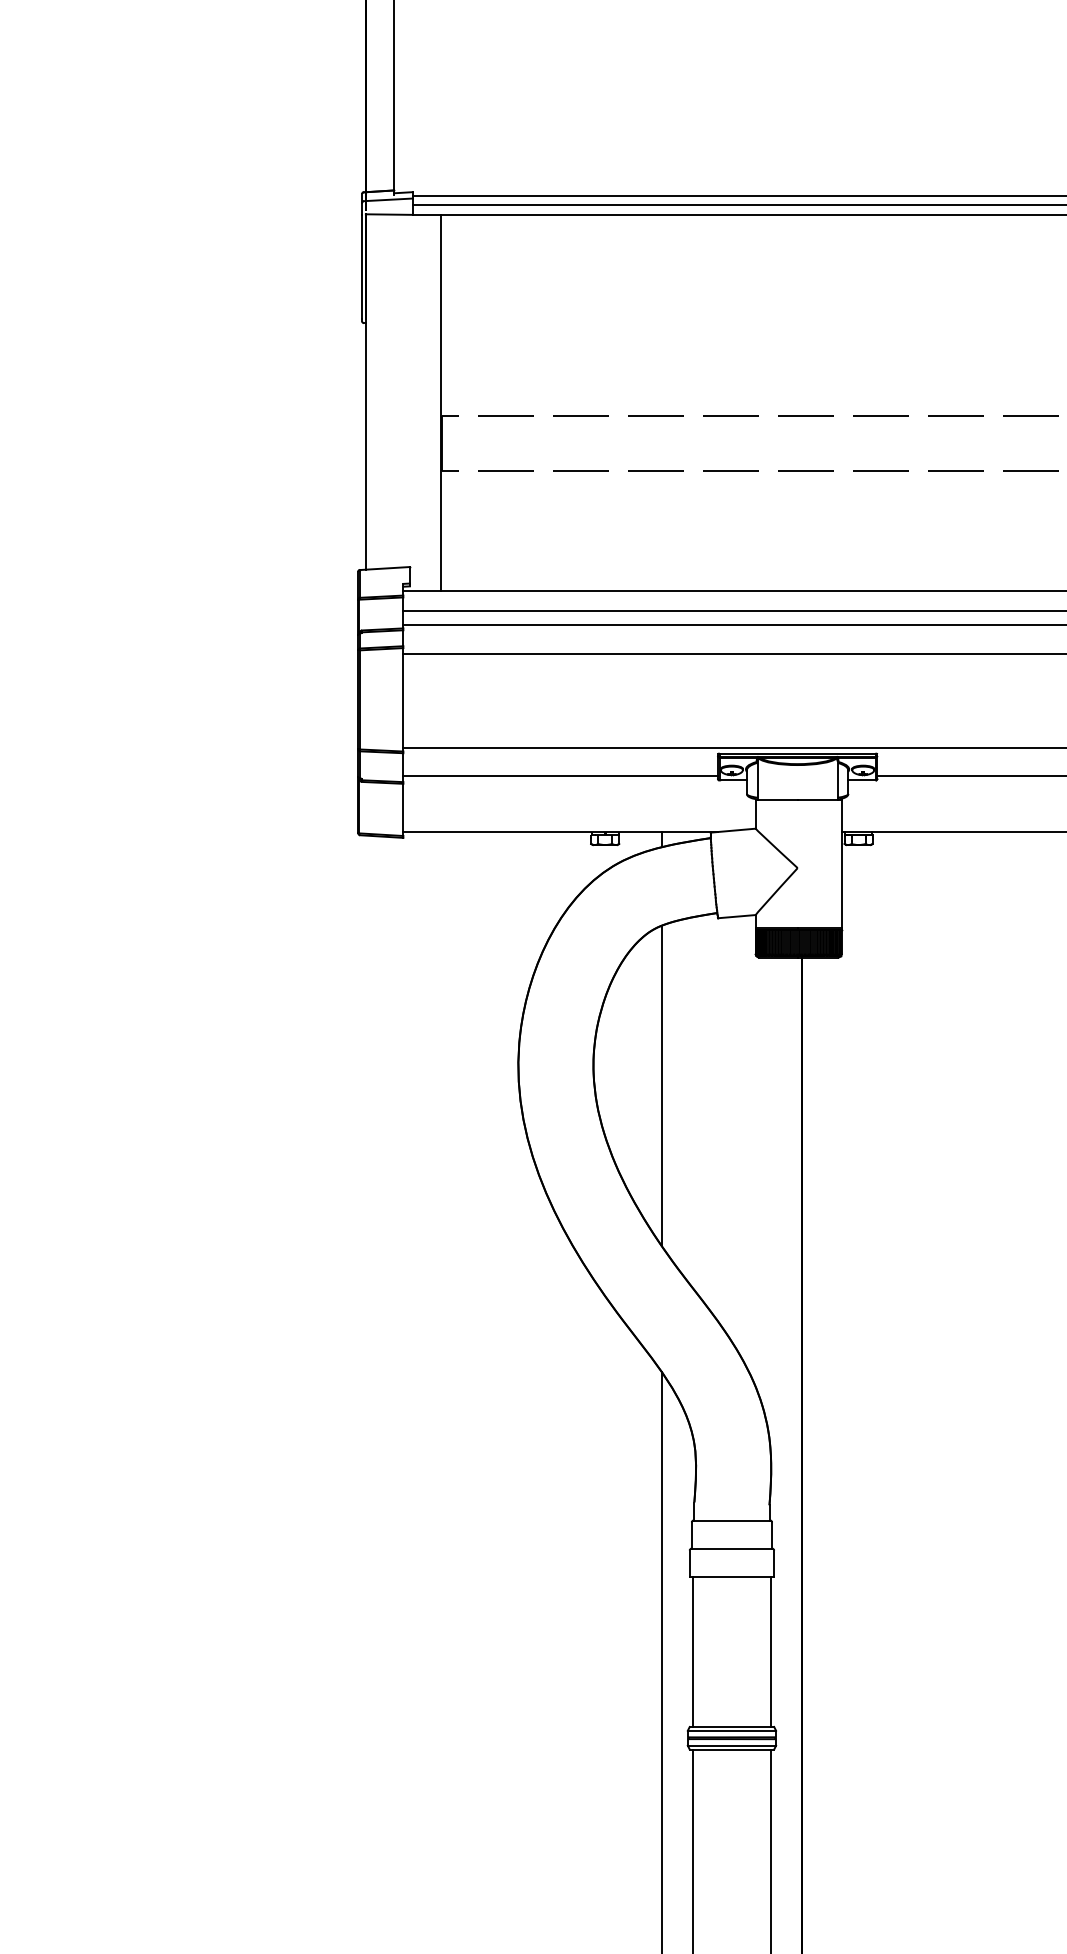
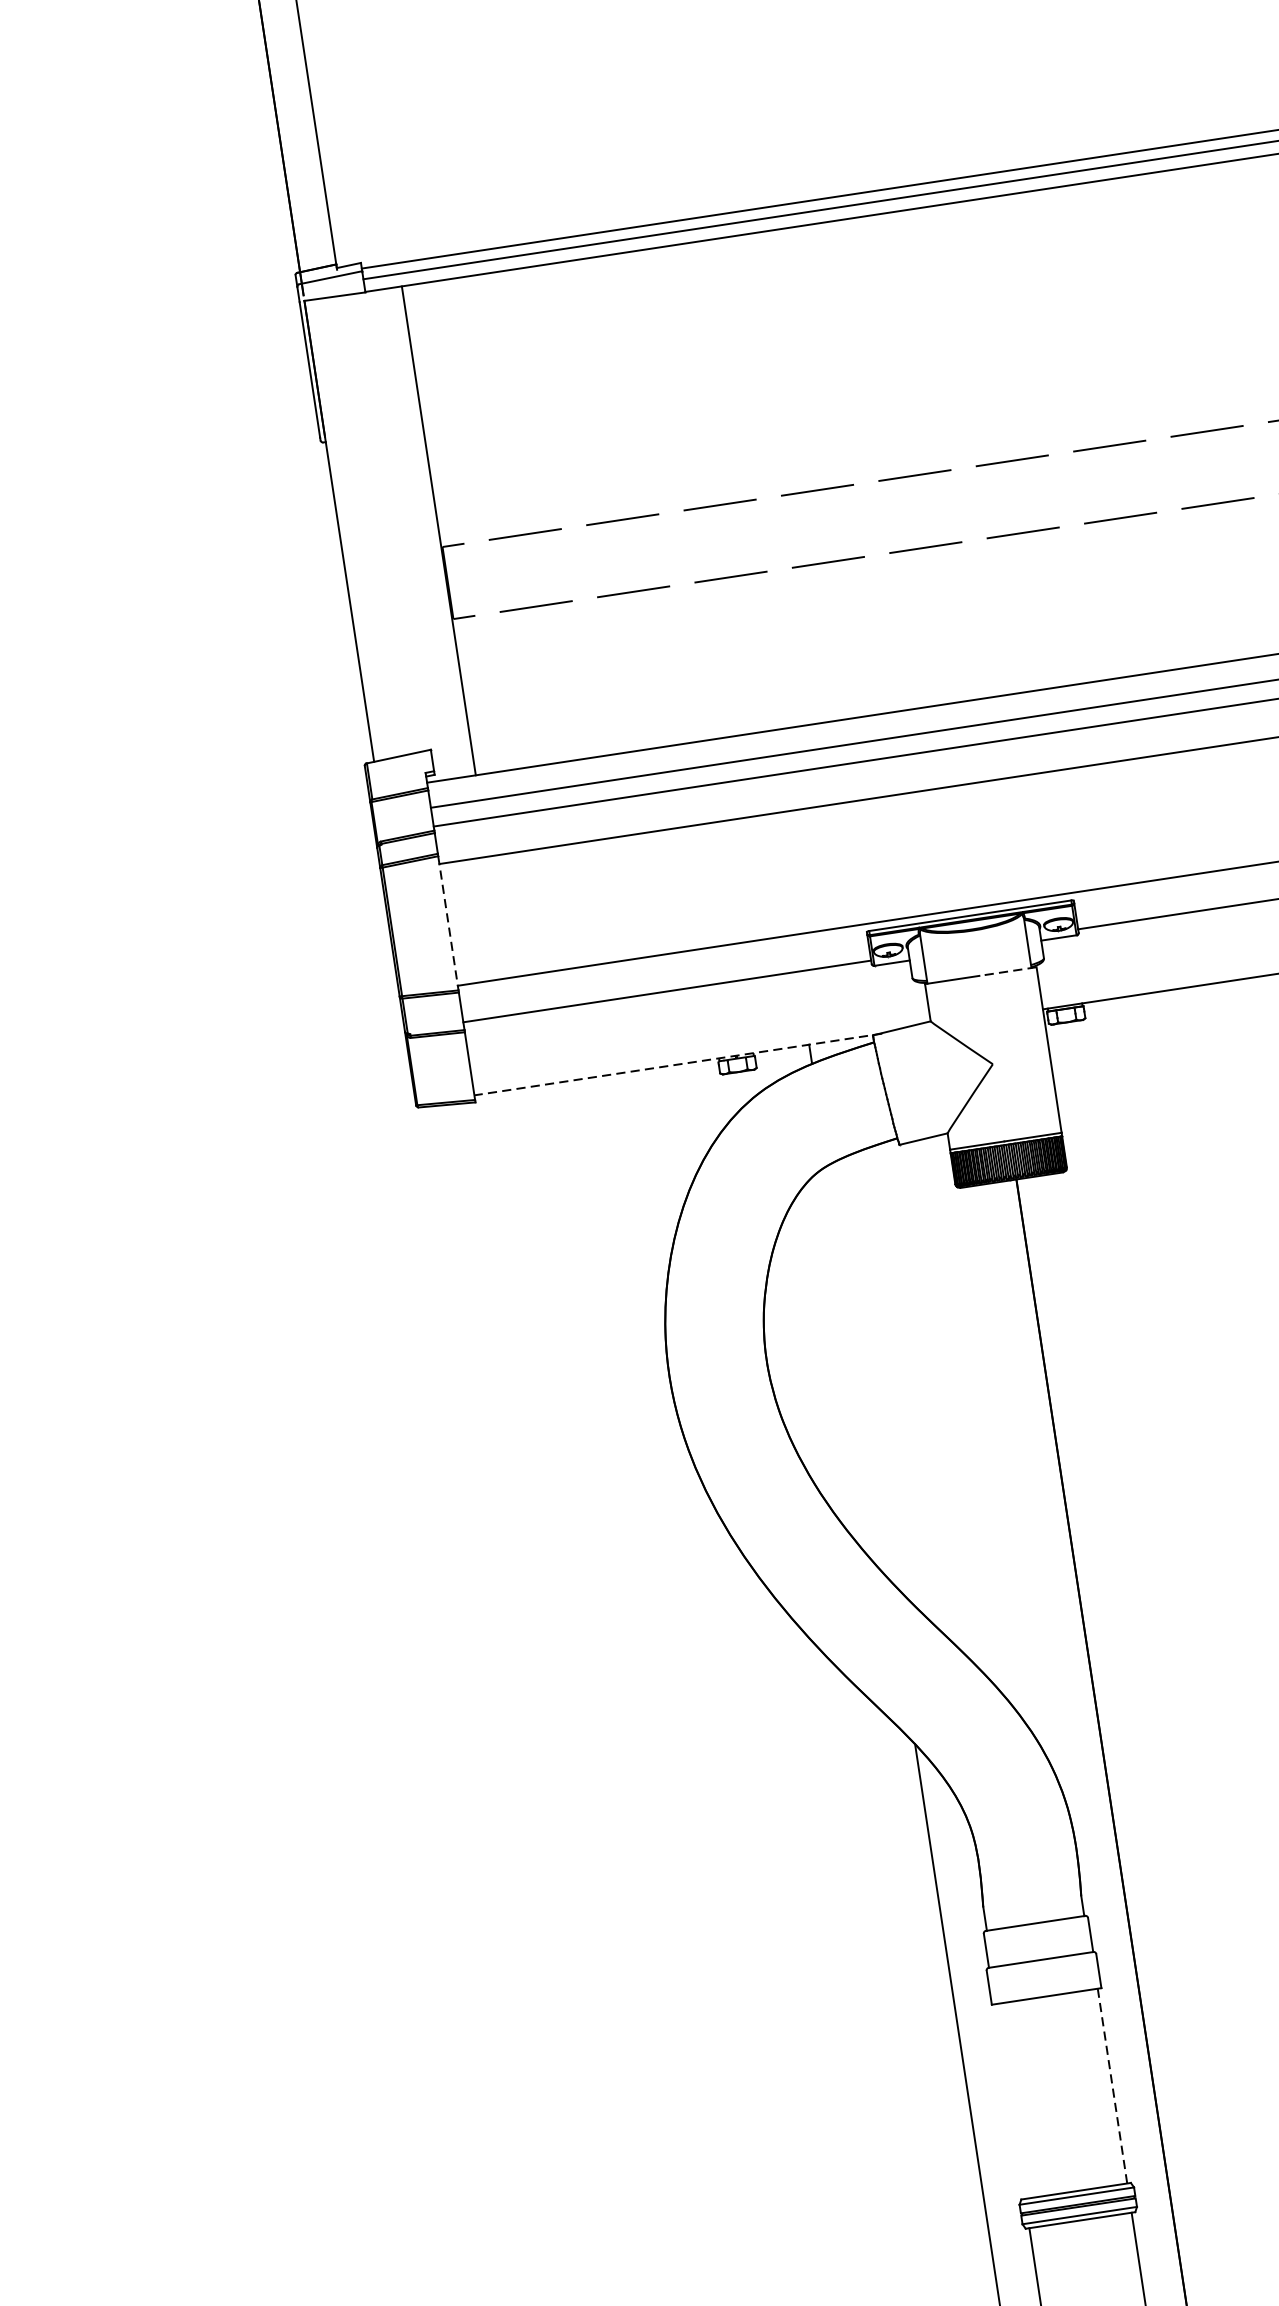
line: (403, 699) -> (448, 922), solid -> dashed
line: (819, 799) -> (1007, 970), solid -> dashed
line: (560, 832) -> (678, 1064), solid -> dashed
line: (661, 1085) -> (858, 1372), removed
line: (692, 1651) -> (1010, 2101), removed
line: (771, 1652) -> (1112, 2086), solid -> dashed

